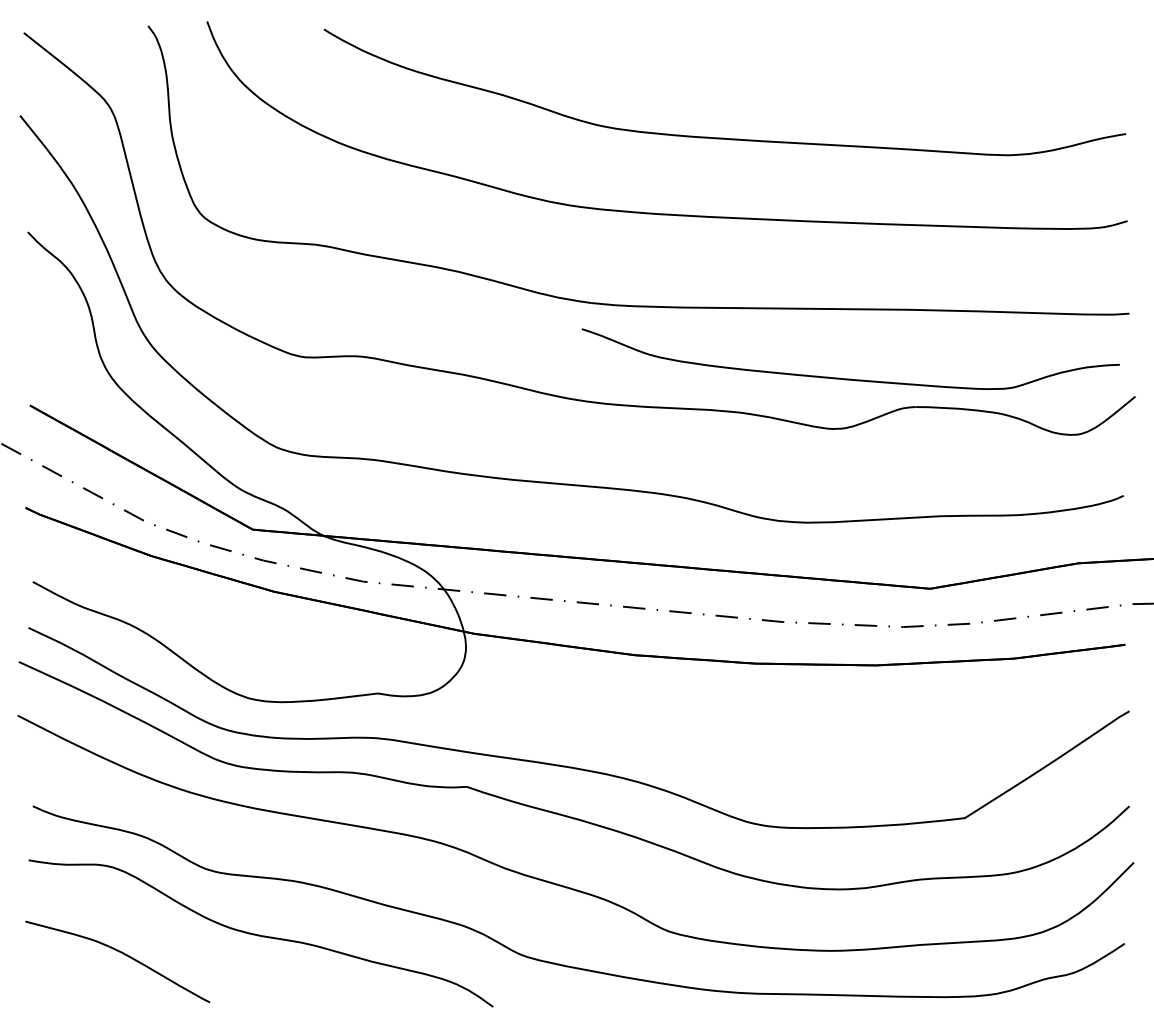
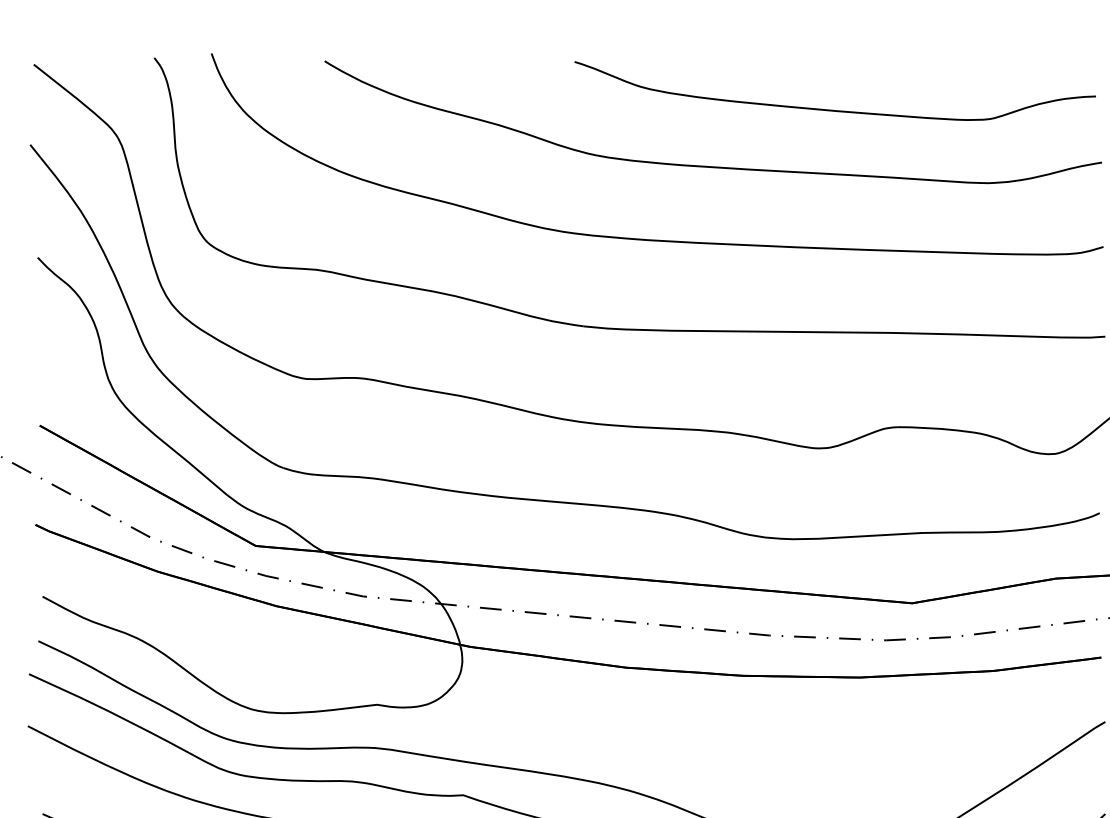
curve: (850, 378) -> (834, 109), moved

